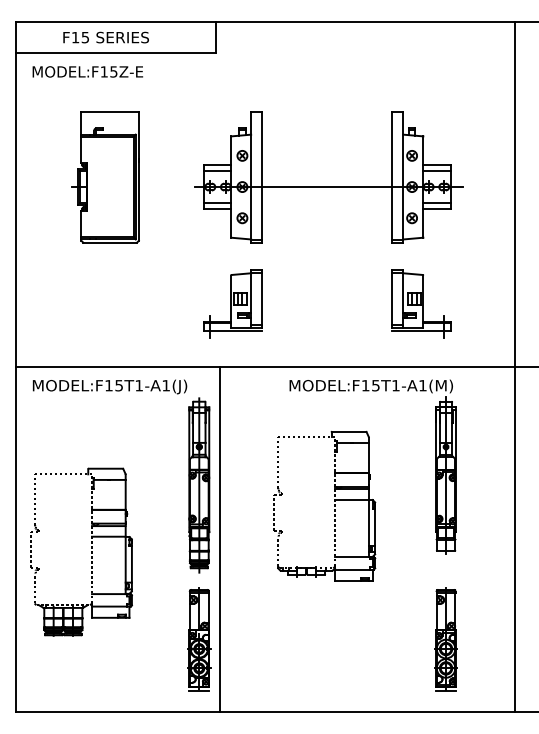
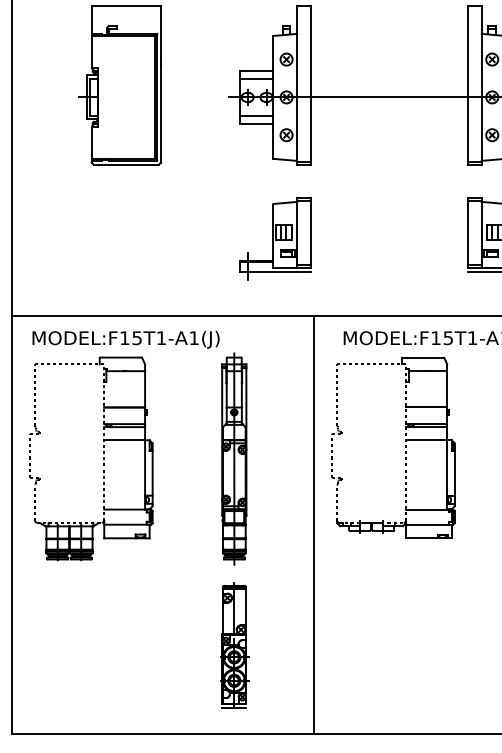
part: (334, 505) -> (405, 447), moved
line: (220, 539) -> (314, 524), moved
part: (91, 551) -> (103, 457), moved

